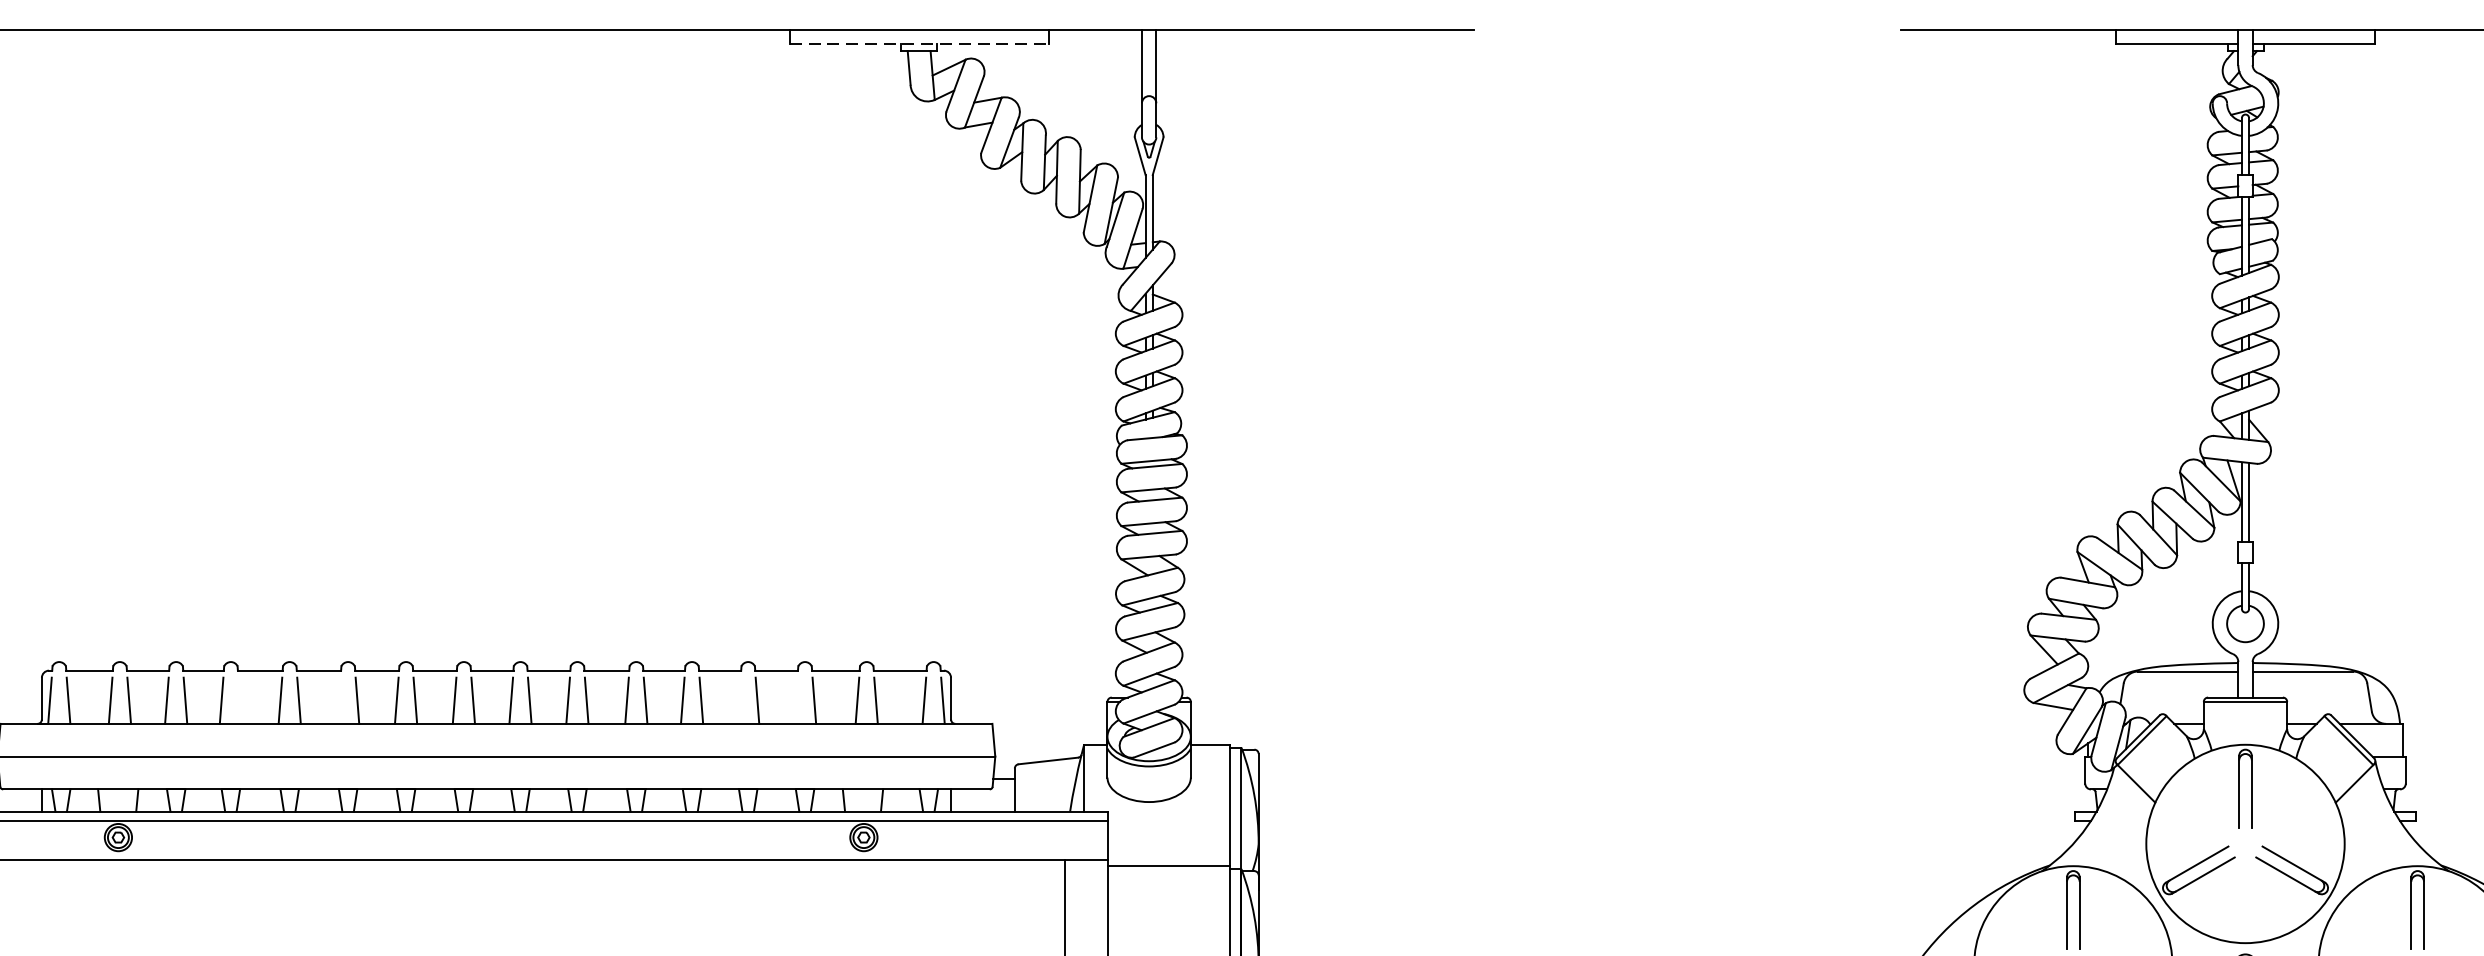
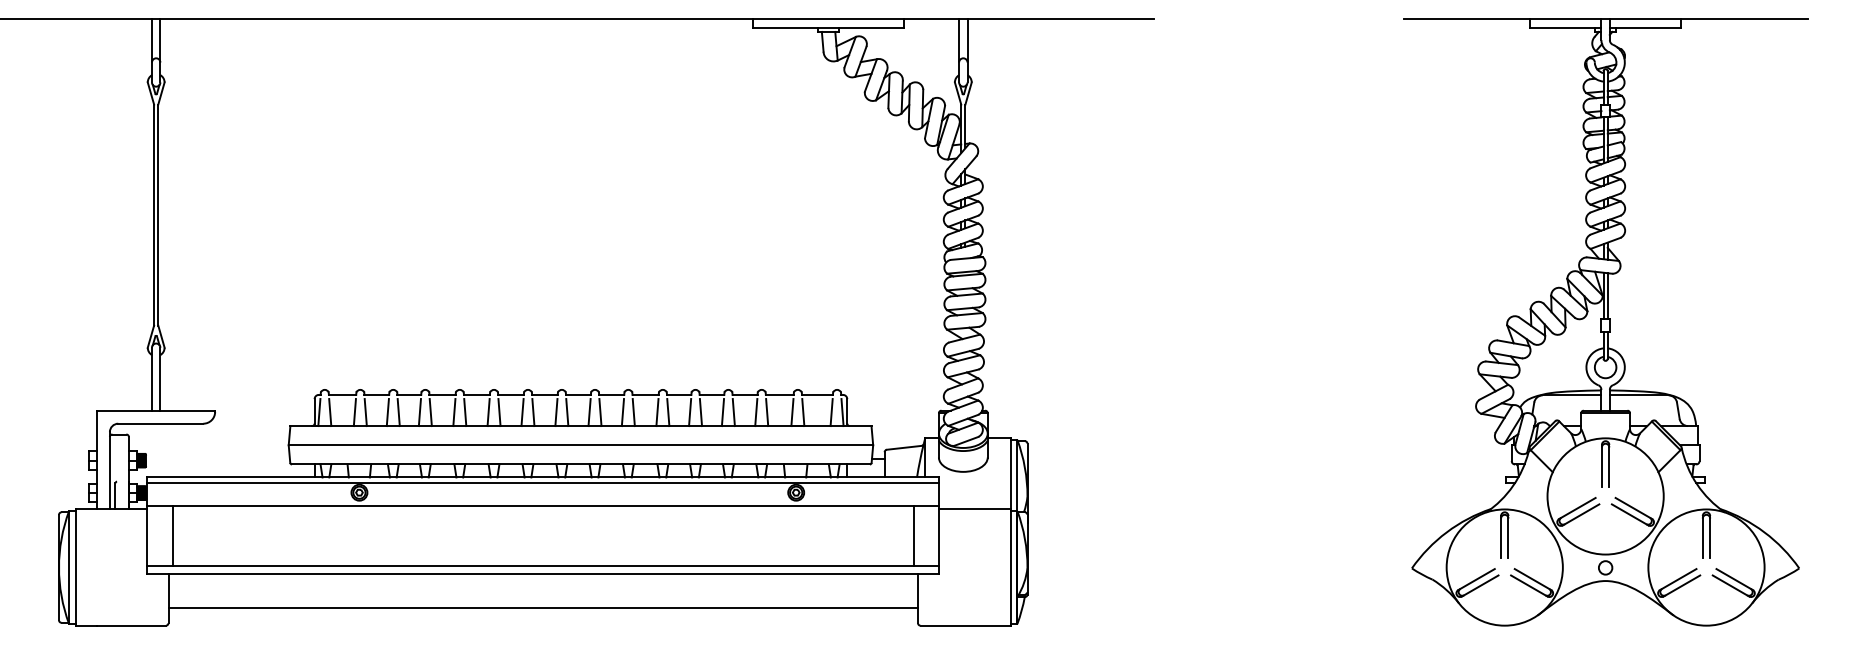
line: (919, 43) -> (828, 27), dashed -> solid
line: (239, 700) -> (430, 412), added
line: (338, 700) -> (488, 412), added
line: (738, 700) -> (722, 412), added
line: (796, 700) -> (756, 412), added

